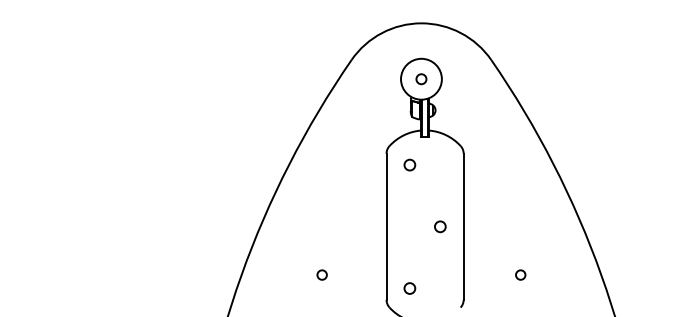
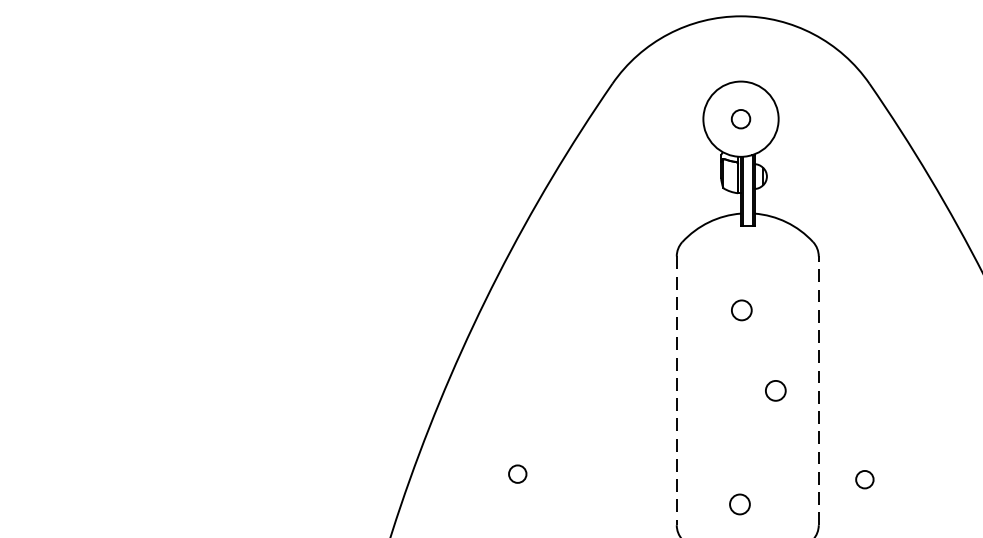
circle: (409, 164) -> (741, 309), moved
line: (386, 226) -> (676, 390), solid -> dashed
line: (463, 226) -> (818, 390), solid -> dashed
circle: (321, 274) -> (516, 473), moved
circle: (520, 274) -> (864, 478), moved
circle: (409, 288) -> (739, 504), moved

